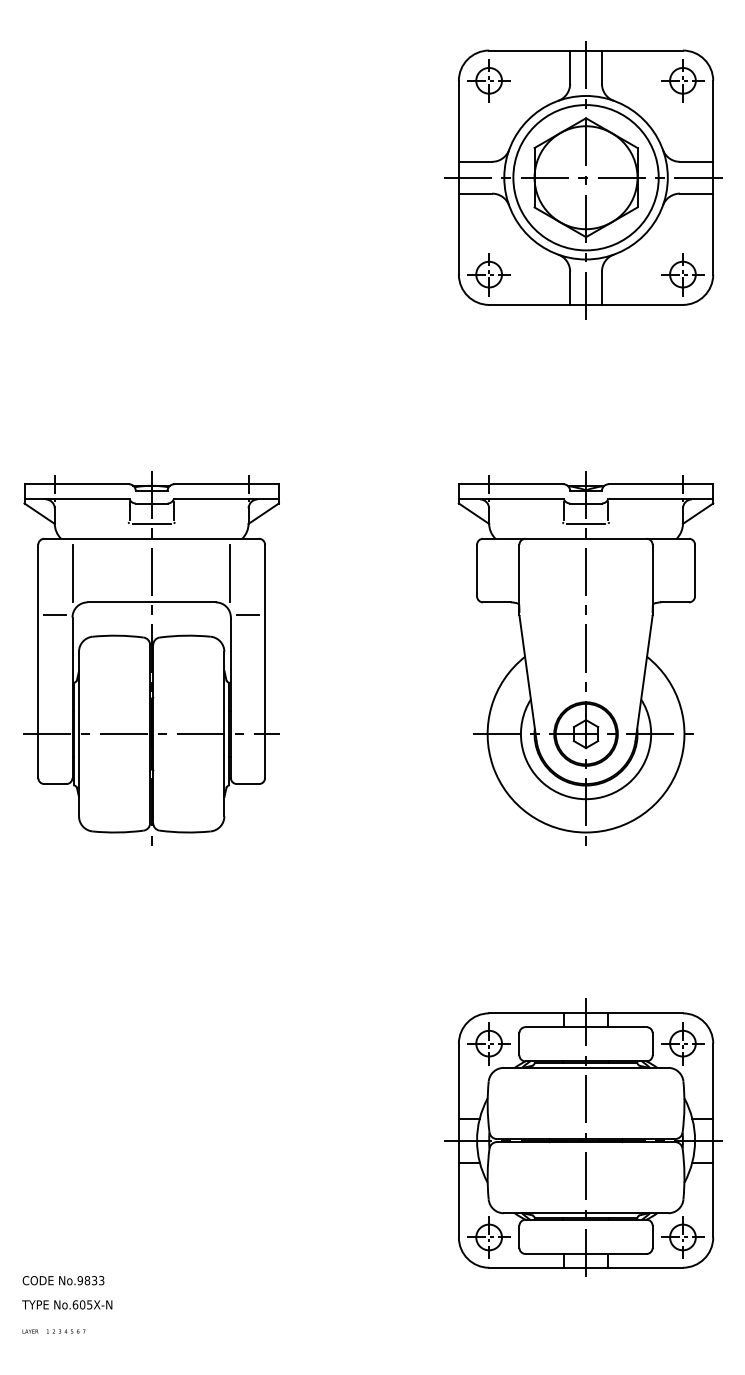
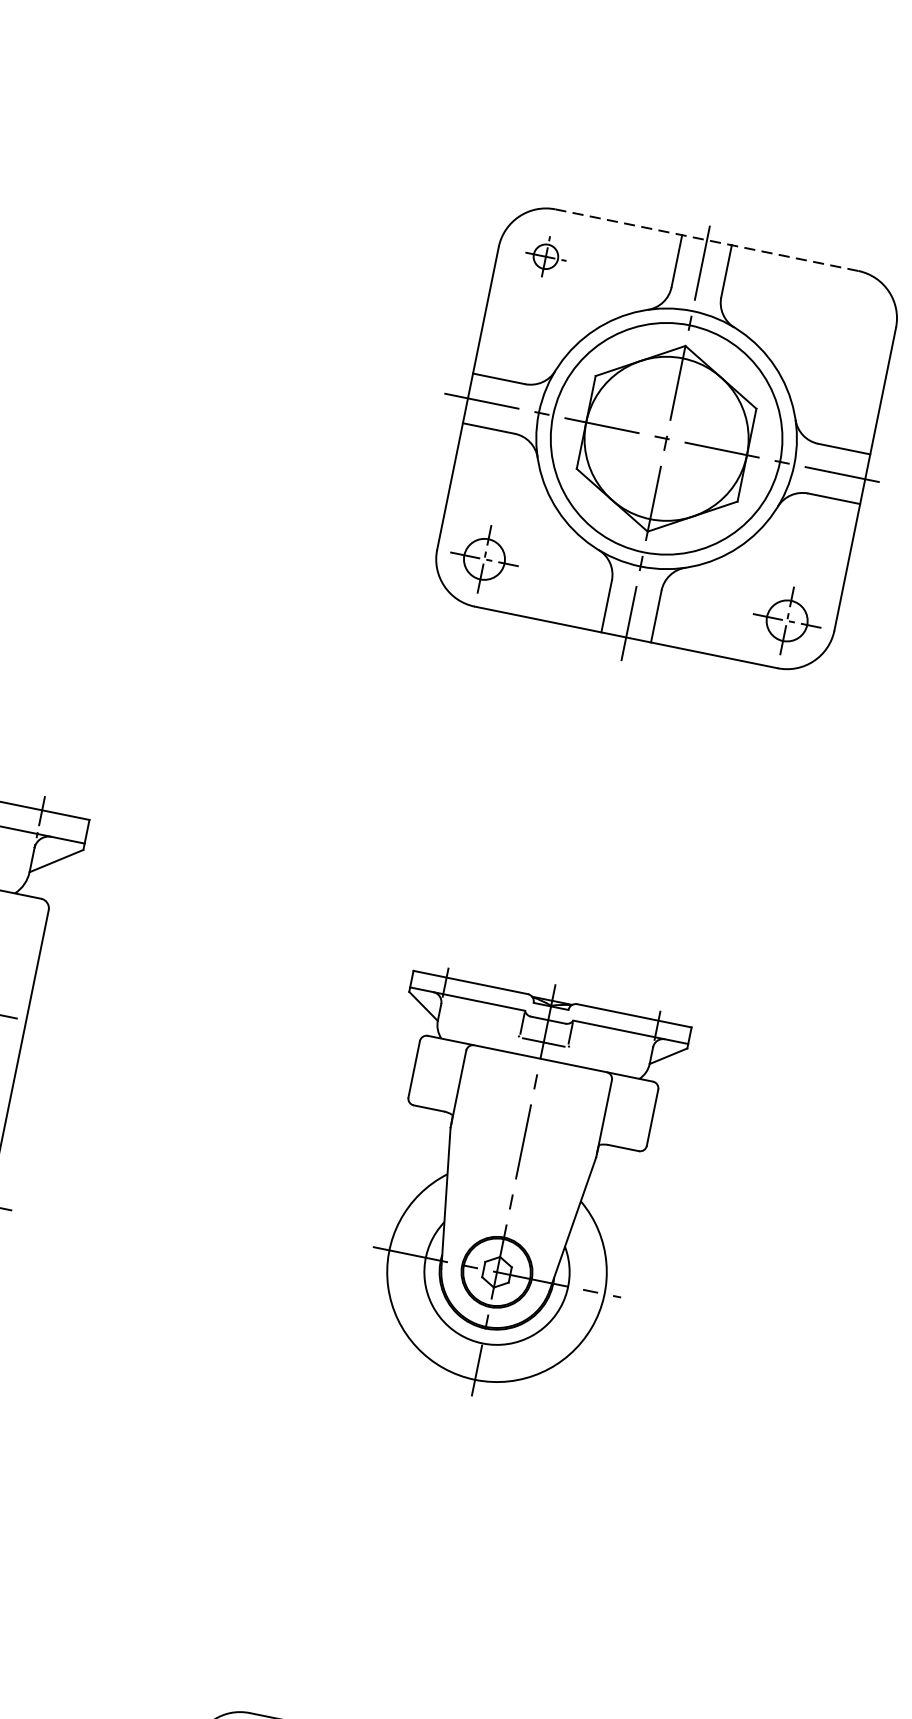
line: (586, 50) -> (707, 240), solid -> dashed
part: (488, 80) -> (545, 255), size x0.6
part: (682, 80) -> (848, 317), removed
part: (585, 658) -> (512, 1189), size x0.7

